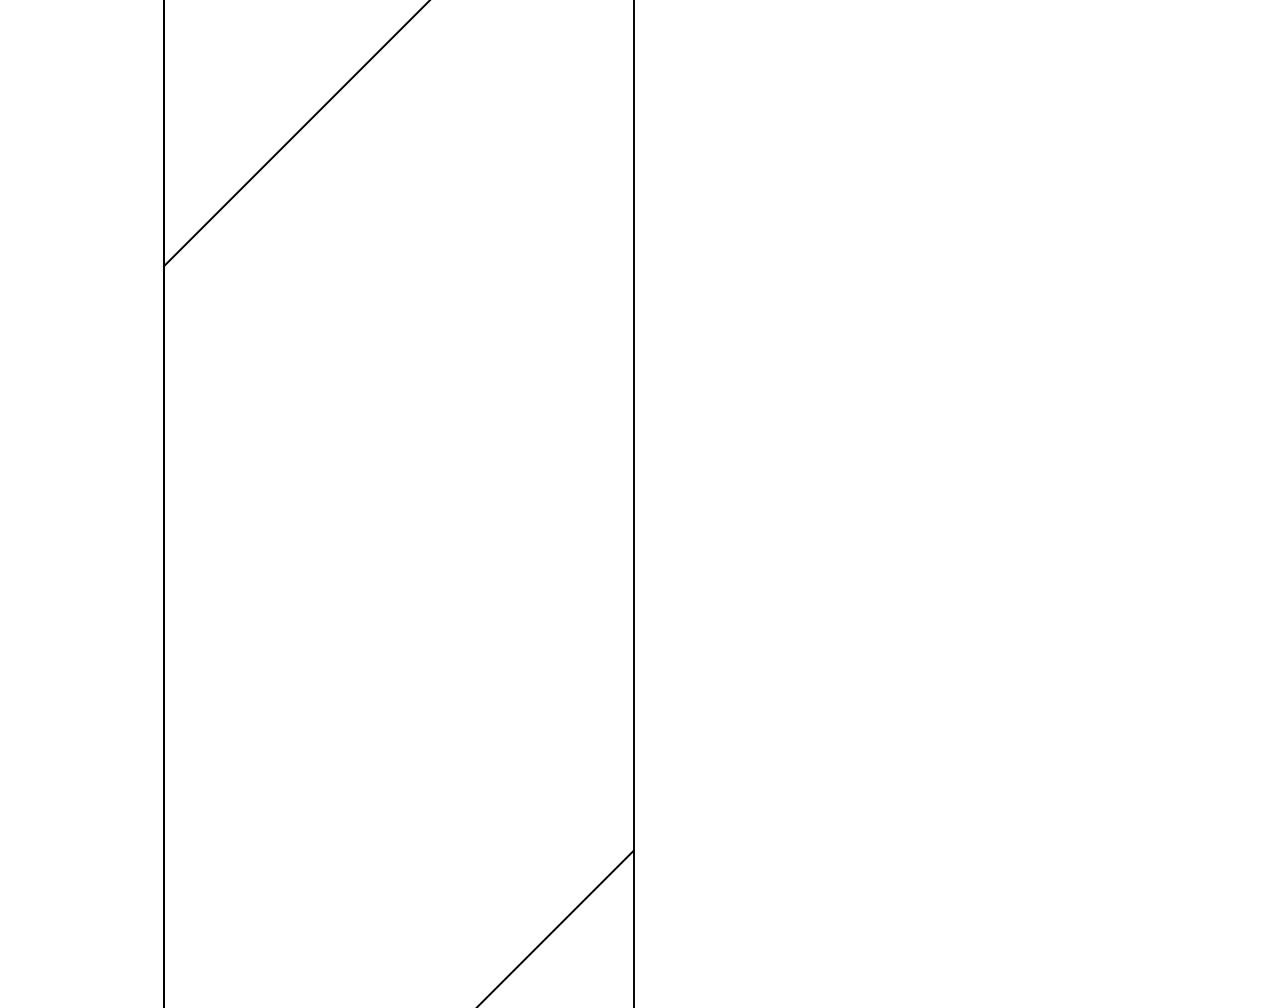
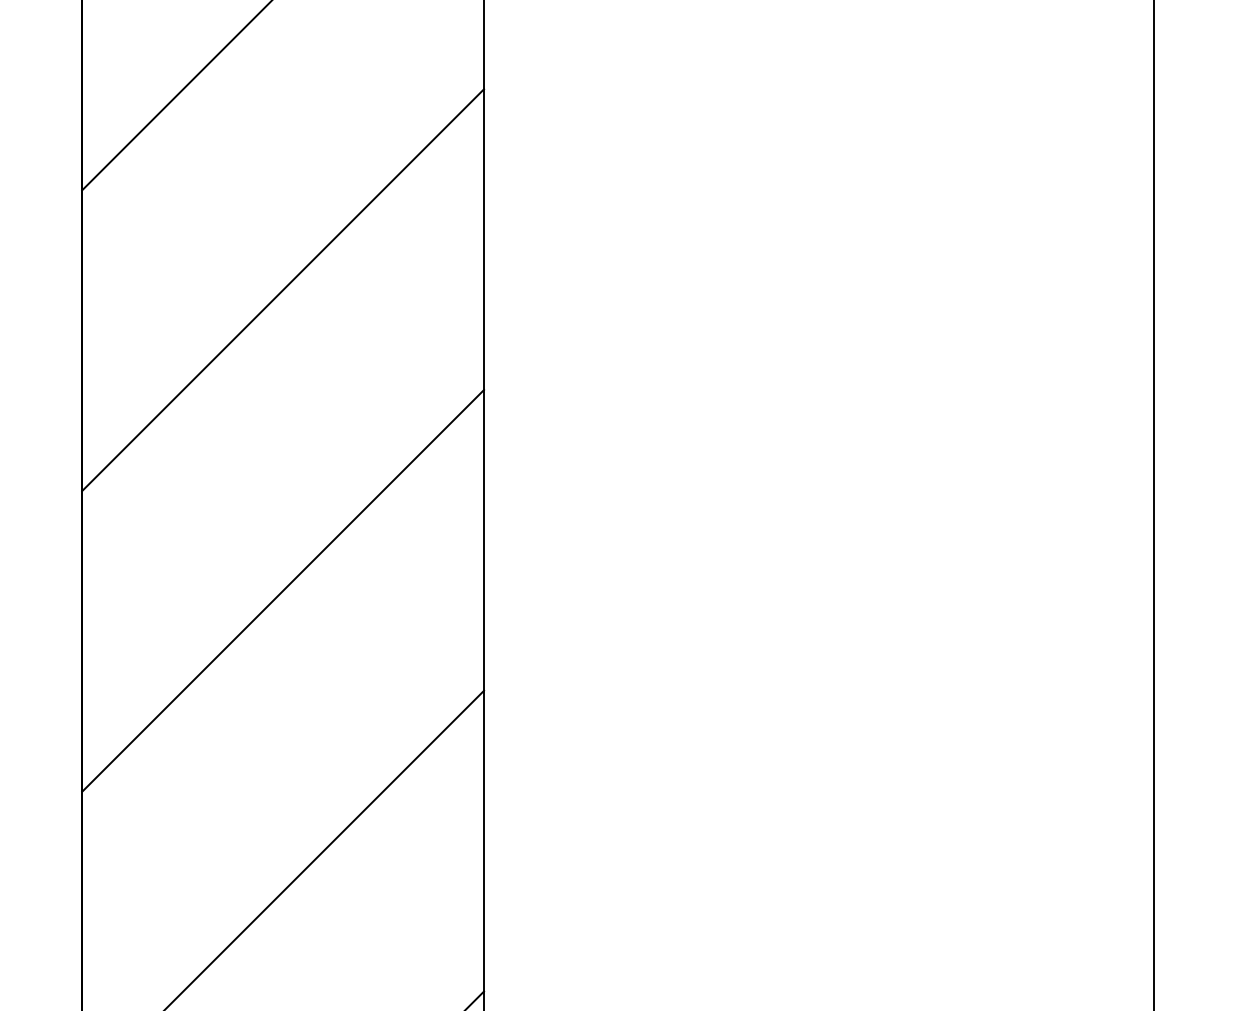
line: (399, 383) -> (283, 290), added
line: (399, 733) -> (283, 590), added

